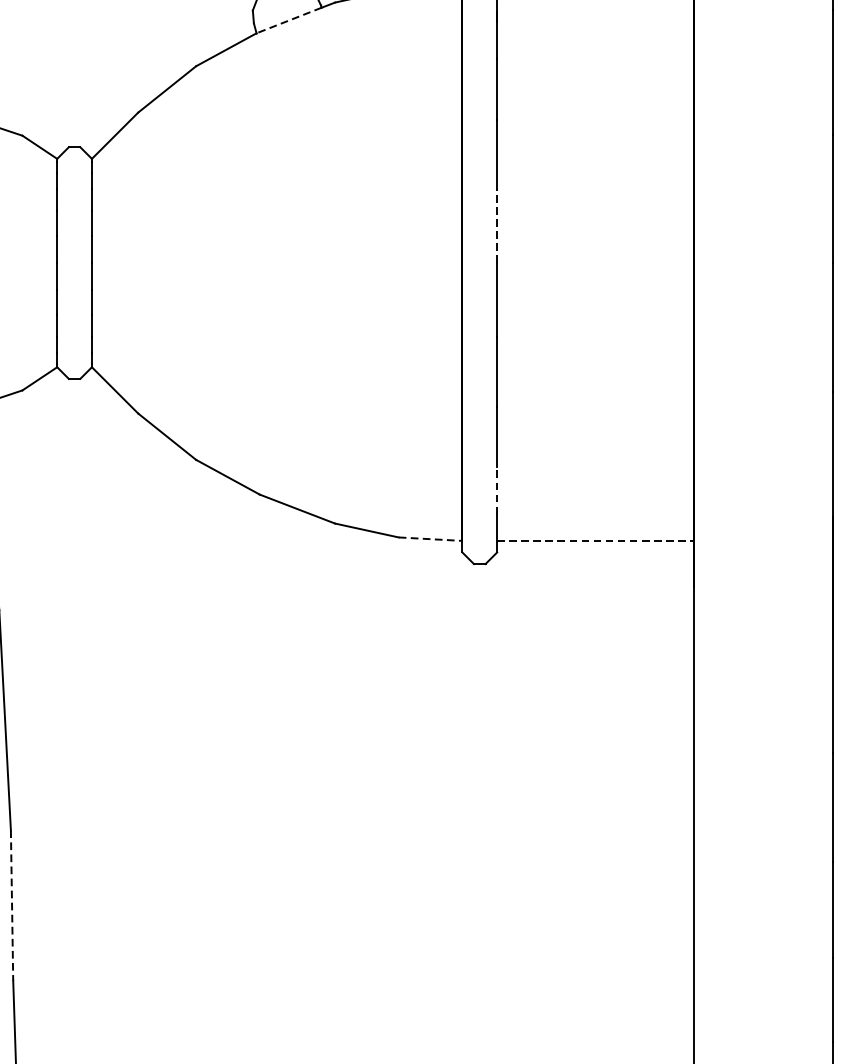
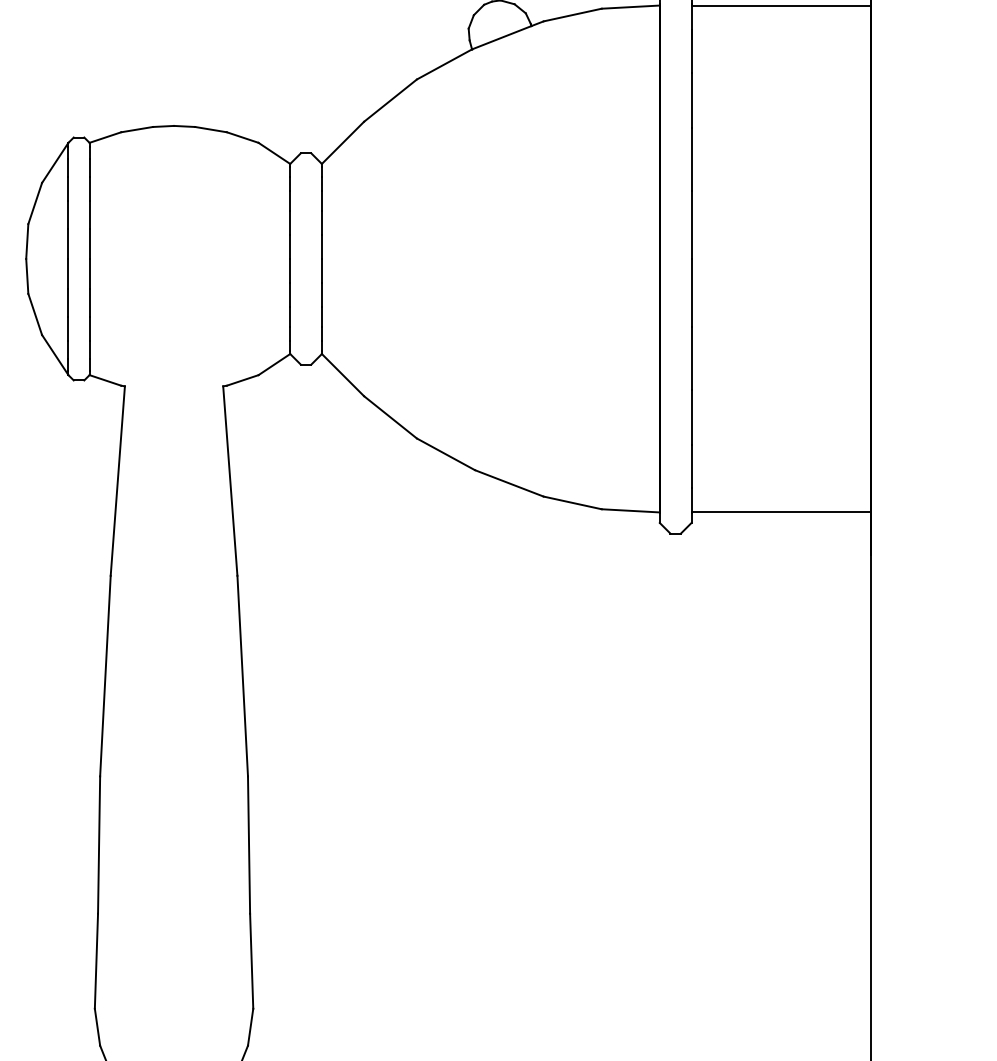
line: (288, 20) -> (501, 37), dashed -> solid
line: (497, 226) -> (691, 225), dashed -> solid
line: (497, 490) -> (691, 466), dashed -> solid
line: (431, 538) -> (631, 510), dashed -> solid
line: (595, 540) -> (781, 512), dashed -> solid
line: (12, 906) -> (249, 845), dashed -> solid

